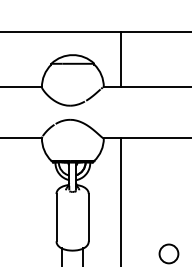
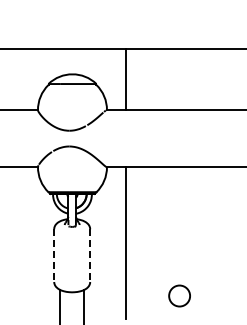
line: (56, 218) -> (54, 256), solid -> dashed
line: (89, 218) -> (90, 256), solid -> dashed

